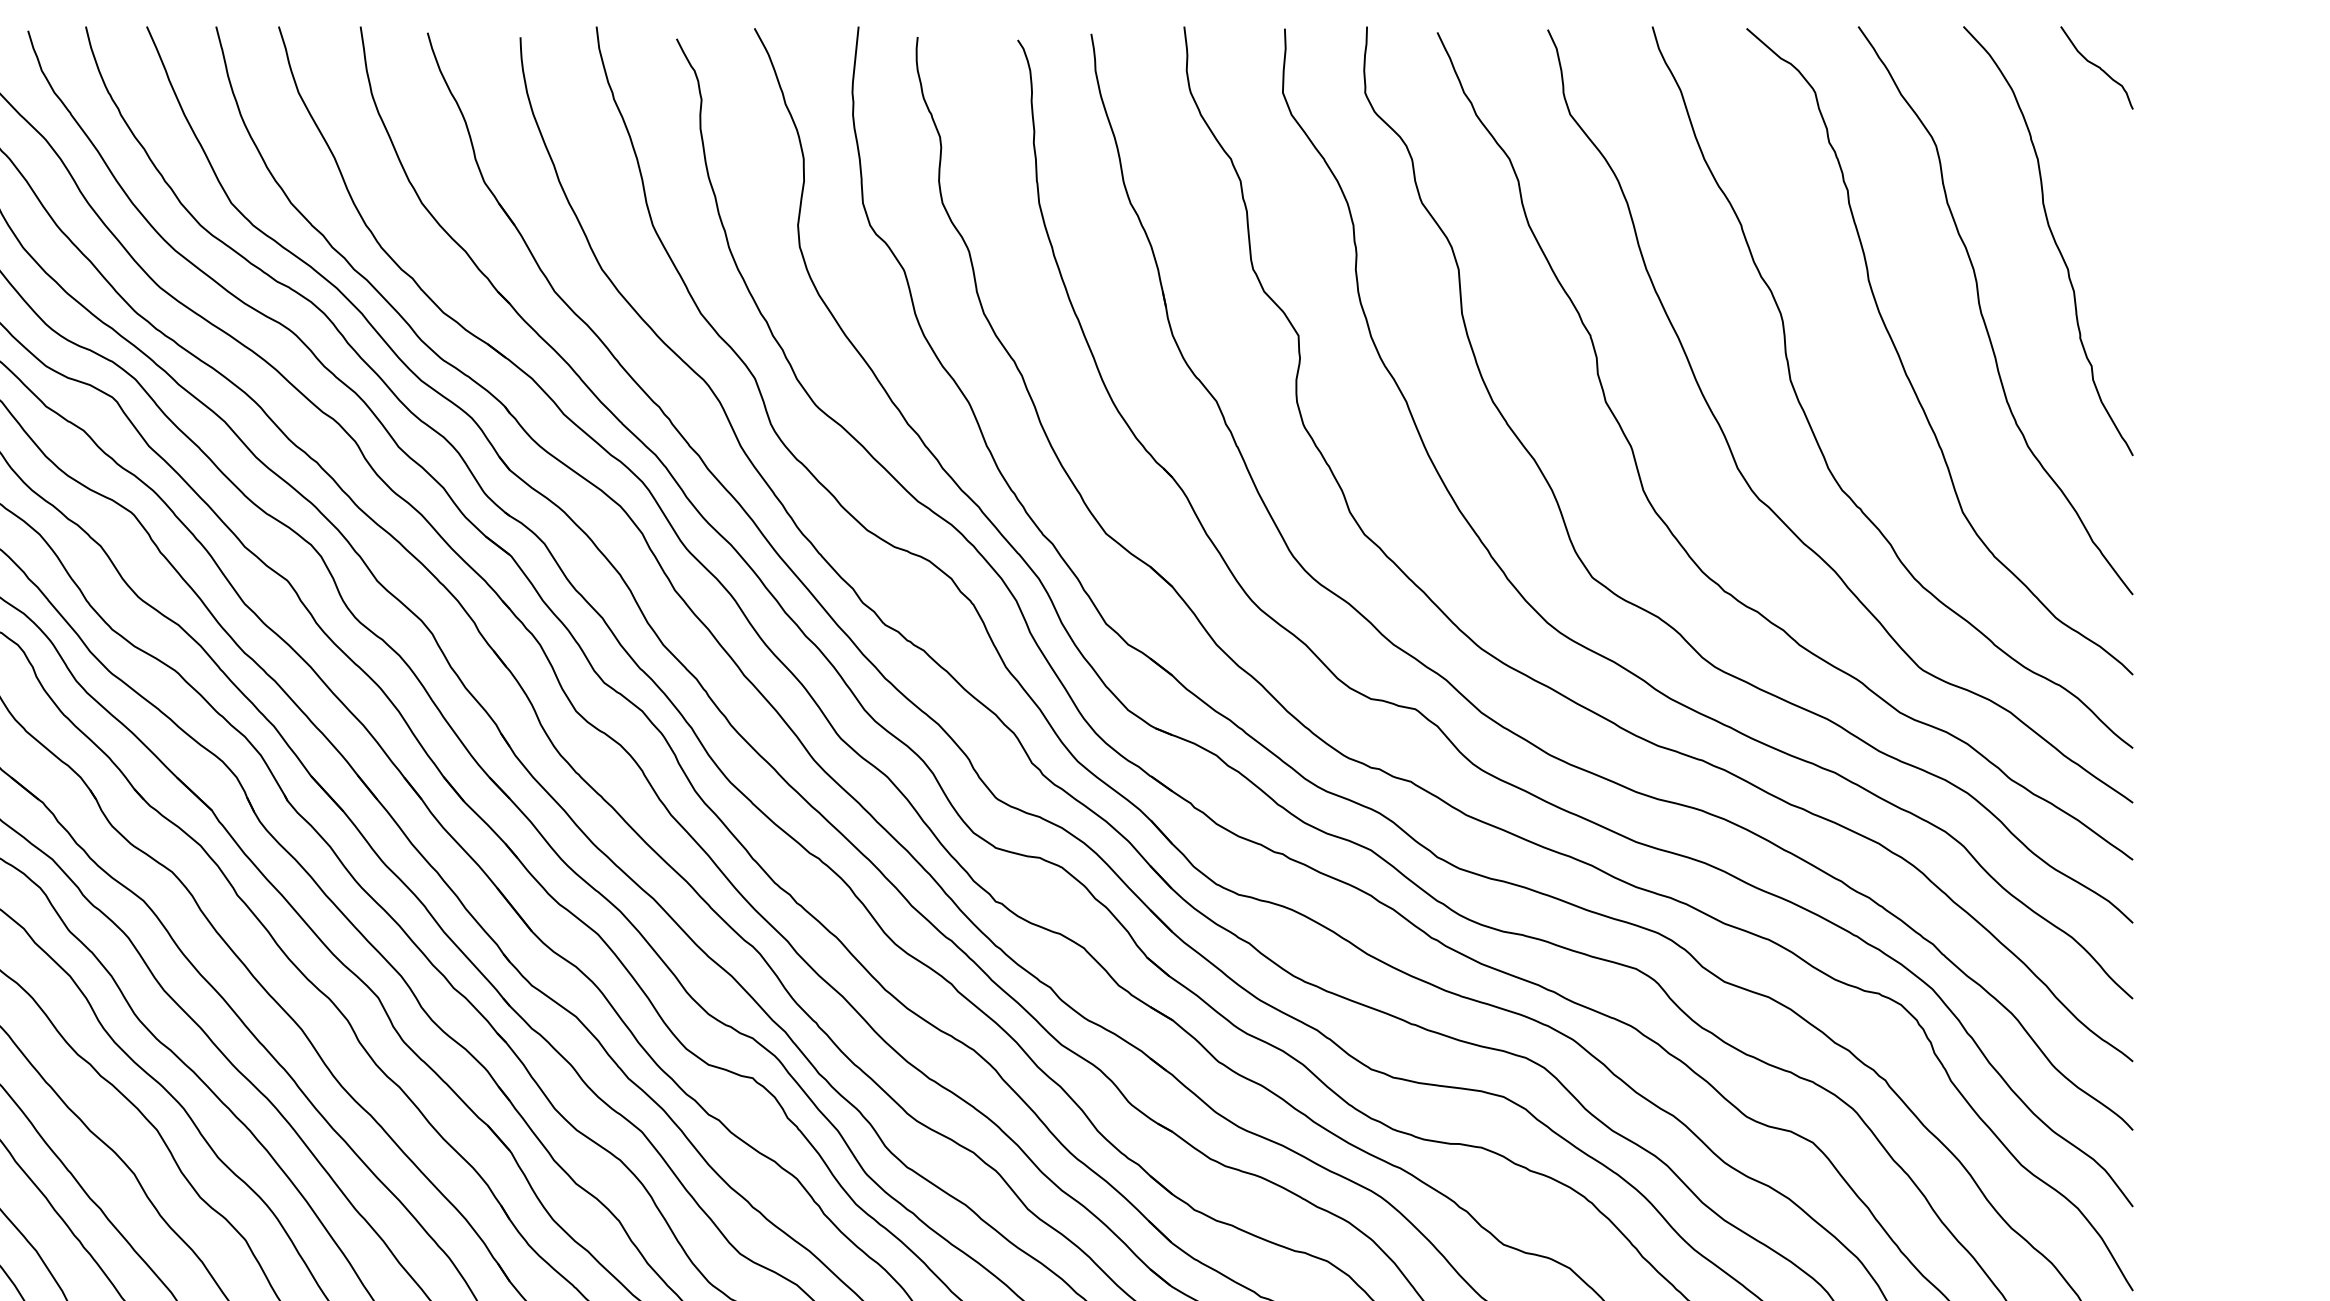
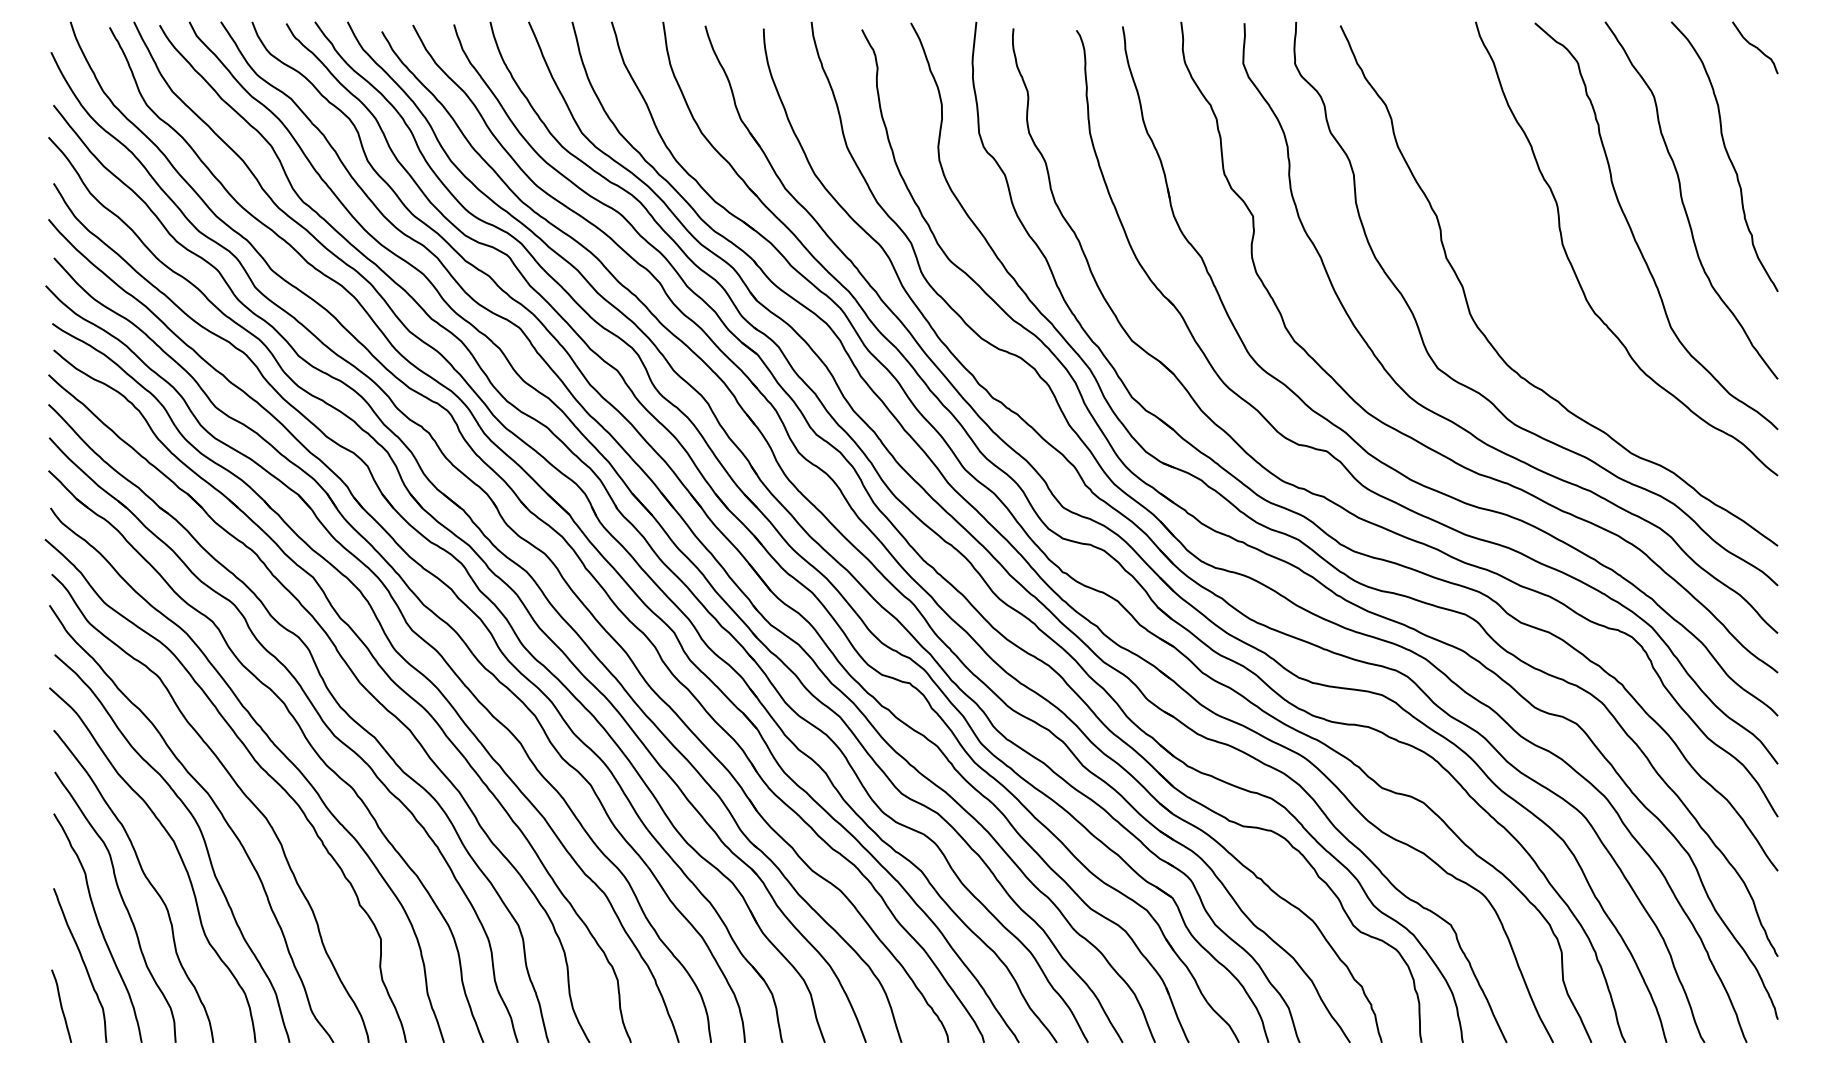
curve: (1745, 477) -> (1534, 305), removed

